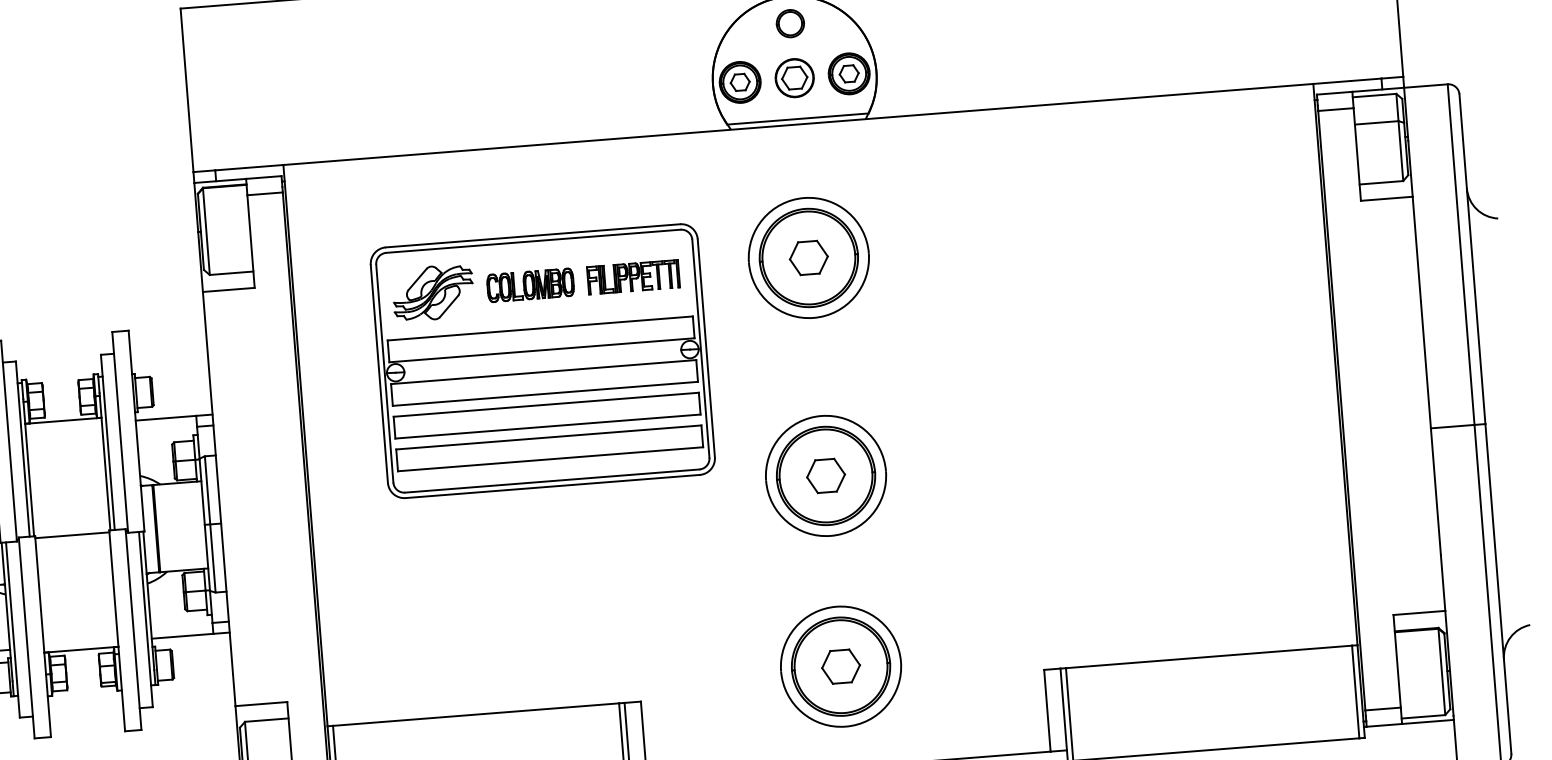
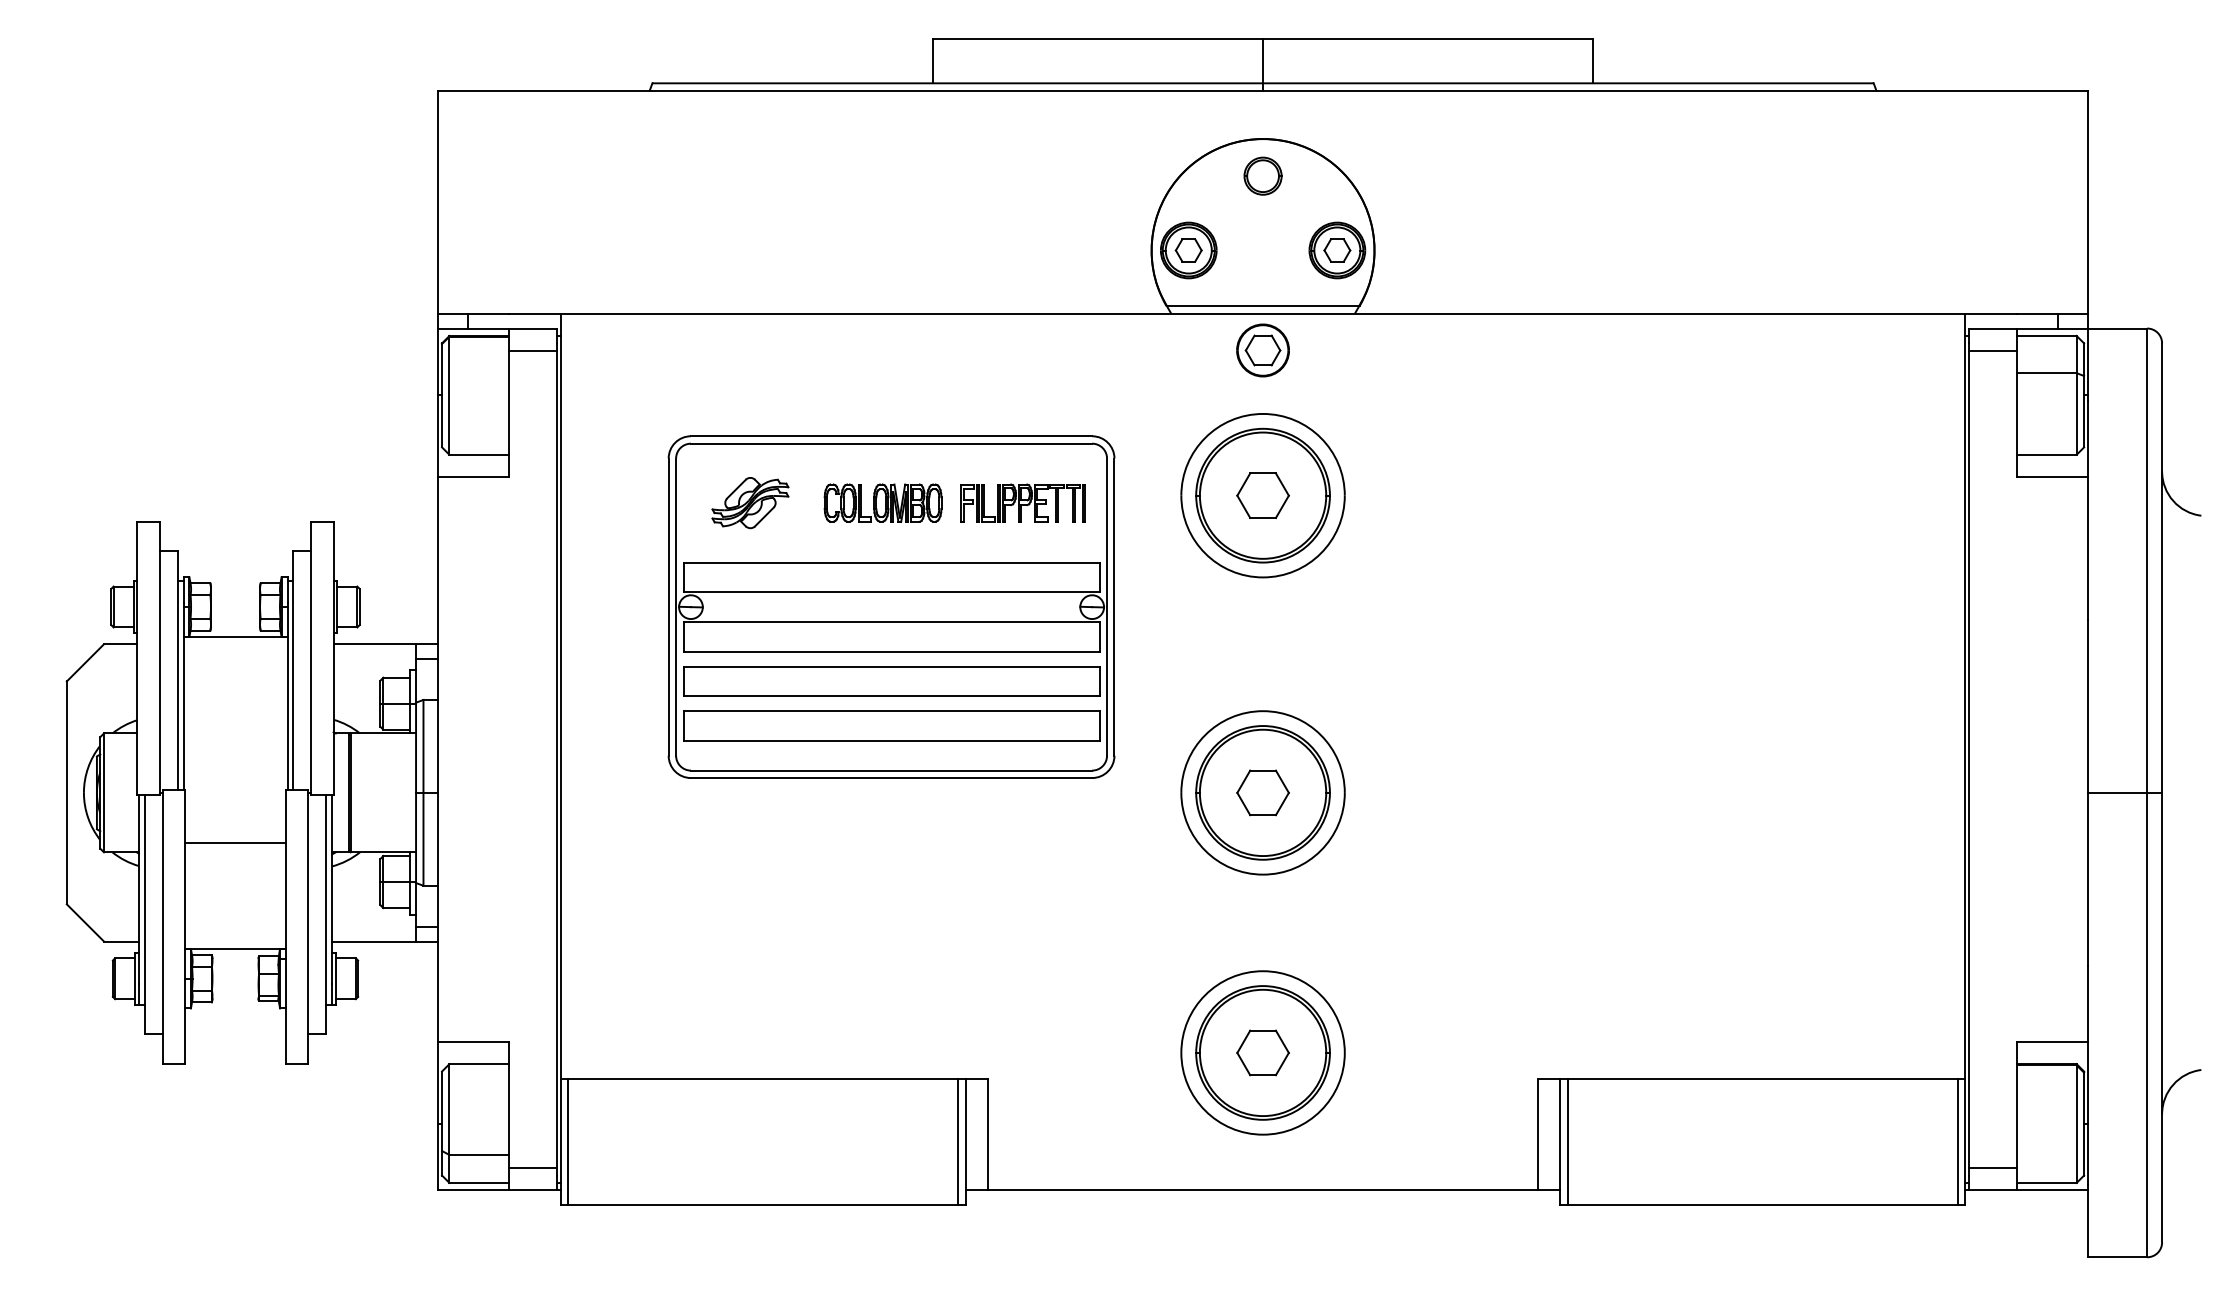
part: (794, 78) -> (1262, 350), moved
part: (433, 292) -> (750, 502), size x0.7
line: (72, 534) -> (235, 842), moved

